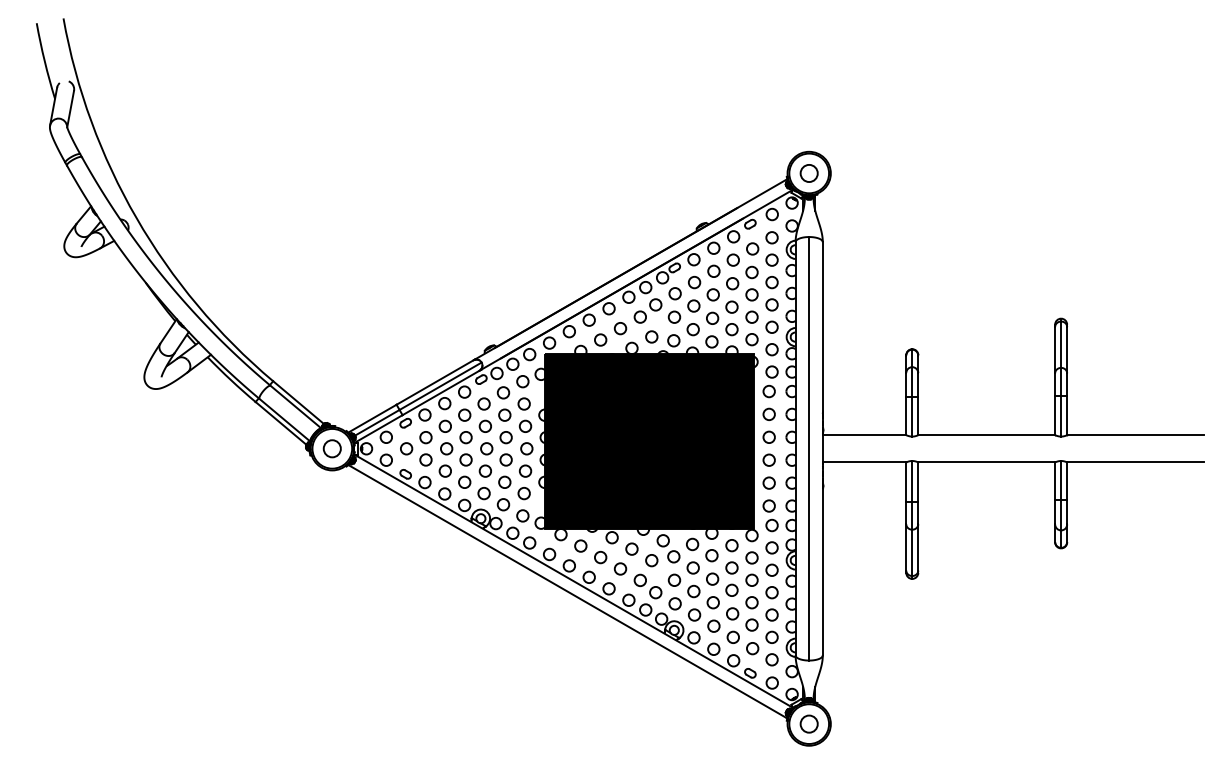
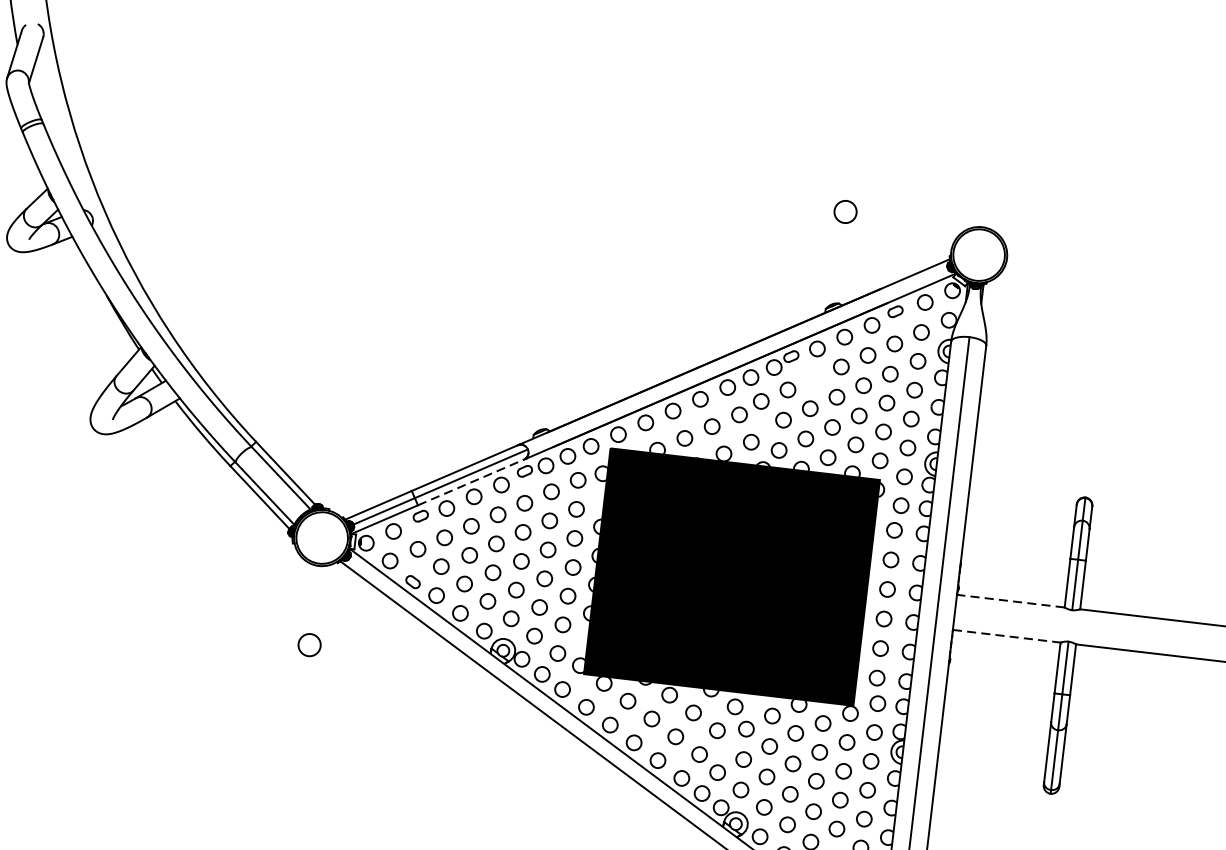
circle: (808, 173) -> (844, 211), moved
circle: (694, 282) -> (814, 378), removed
line: (441, 392) -> (471, 481), solid -> dashed
line: (864, 435) -> (1010, 601), solid -> dashed
circle: (331, 448) -> (308, 644), moved
line: (864, 462) -> (1006, 636), solid -> dashed

